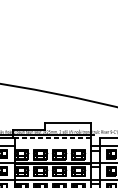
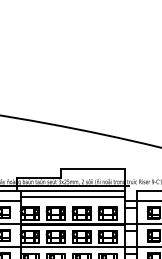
line: (52, 138) -> (72, 190), dashed -> solid
line: (52, 142) -> (72, 196), added

